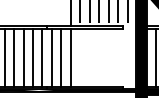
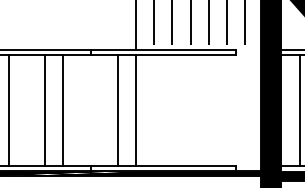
line: (14, 57) -> (27, 110), removed
line: (42, 57) -> (81, 110), removed
line: (51, 57) -> (98, 110), removed

